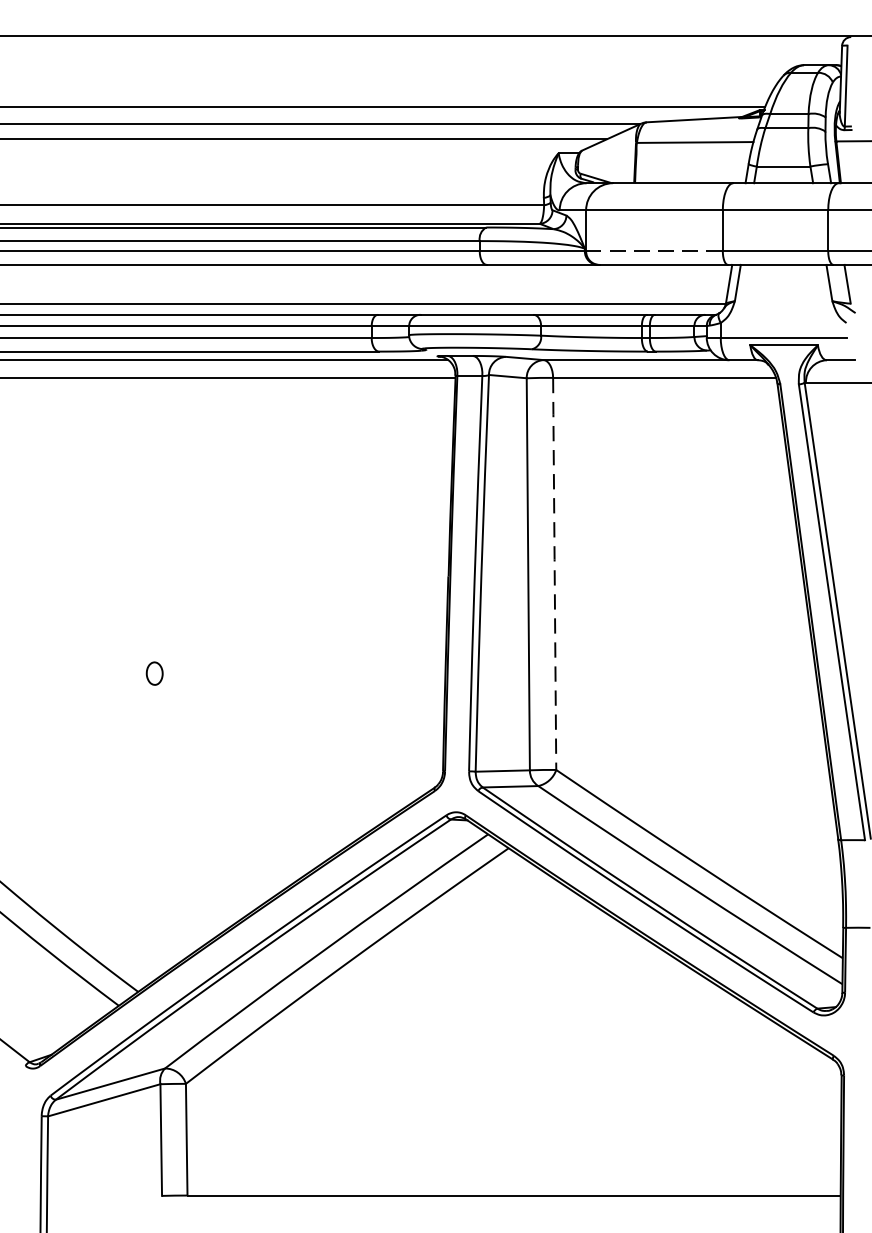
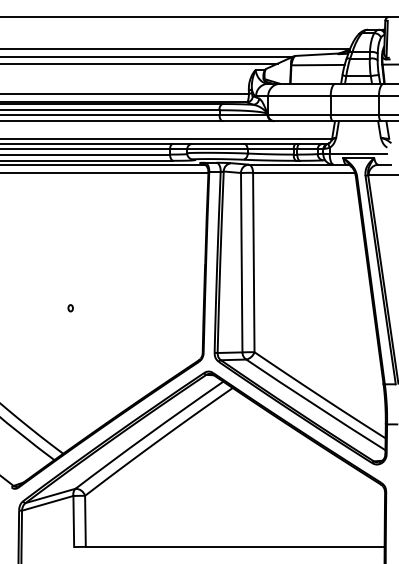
line: (654, 250) -> (299, 114), dashed -> solid
line: (554, 571) -> (253, 261), dashed -> solid
part: (154, 674) -> (70, 308), size x0.62

